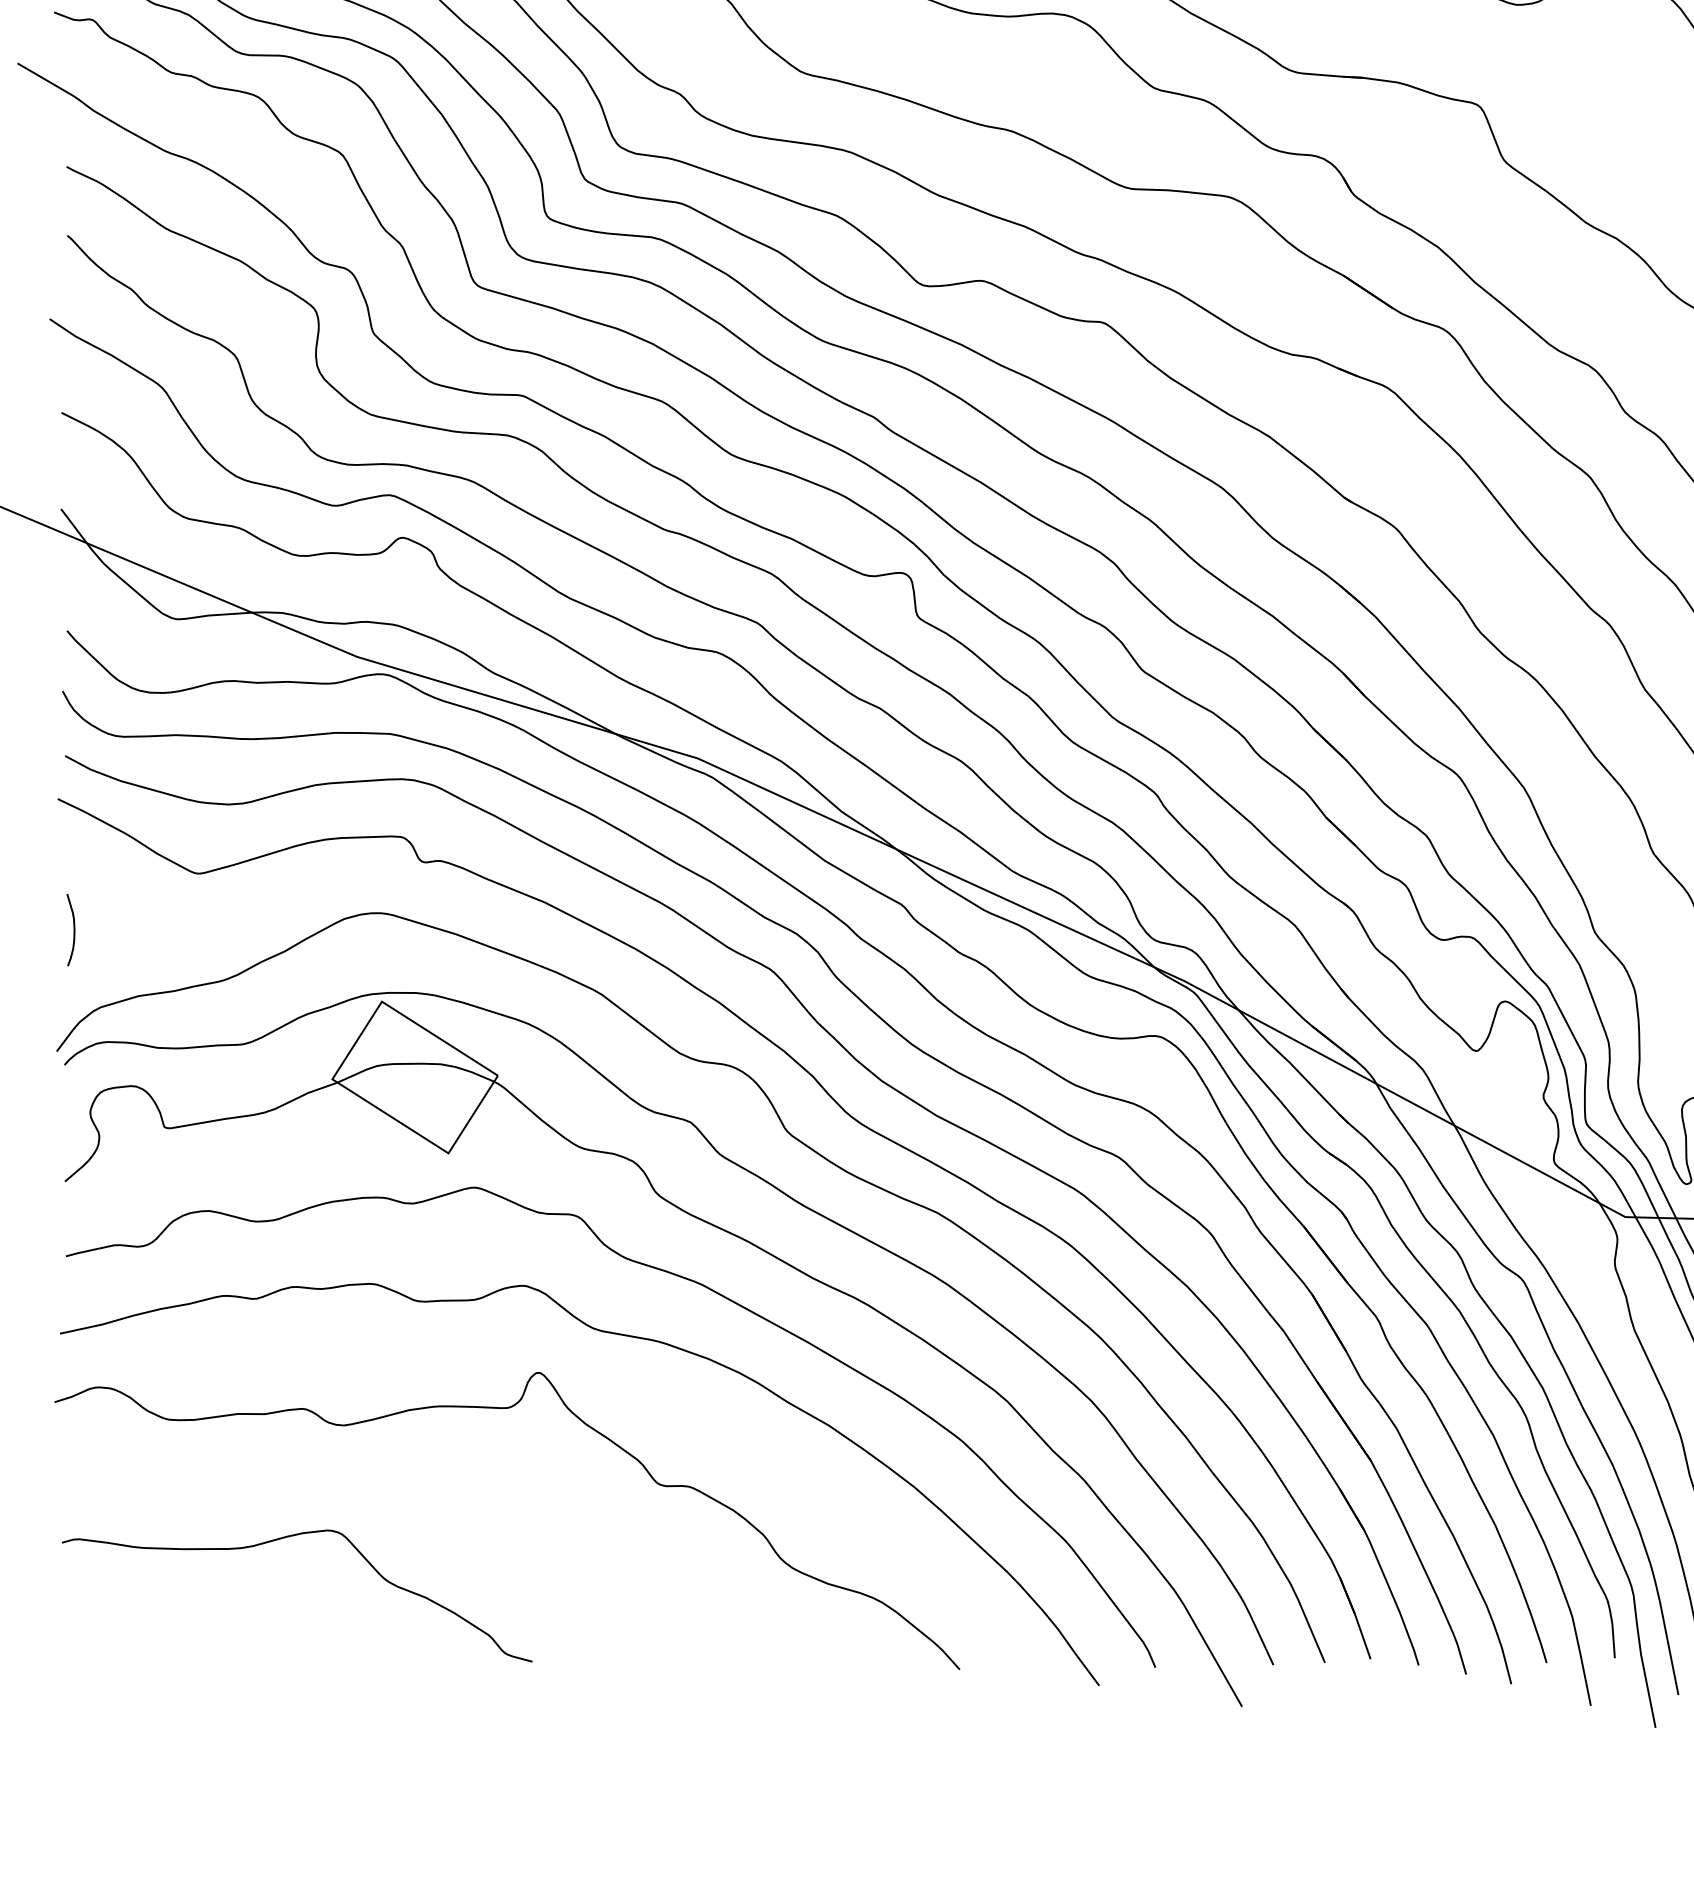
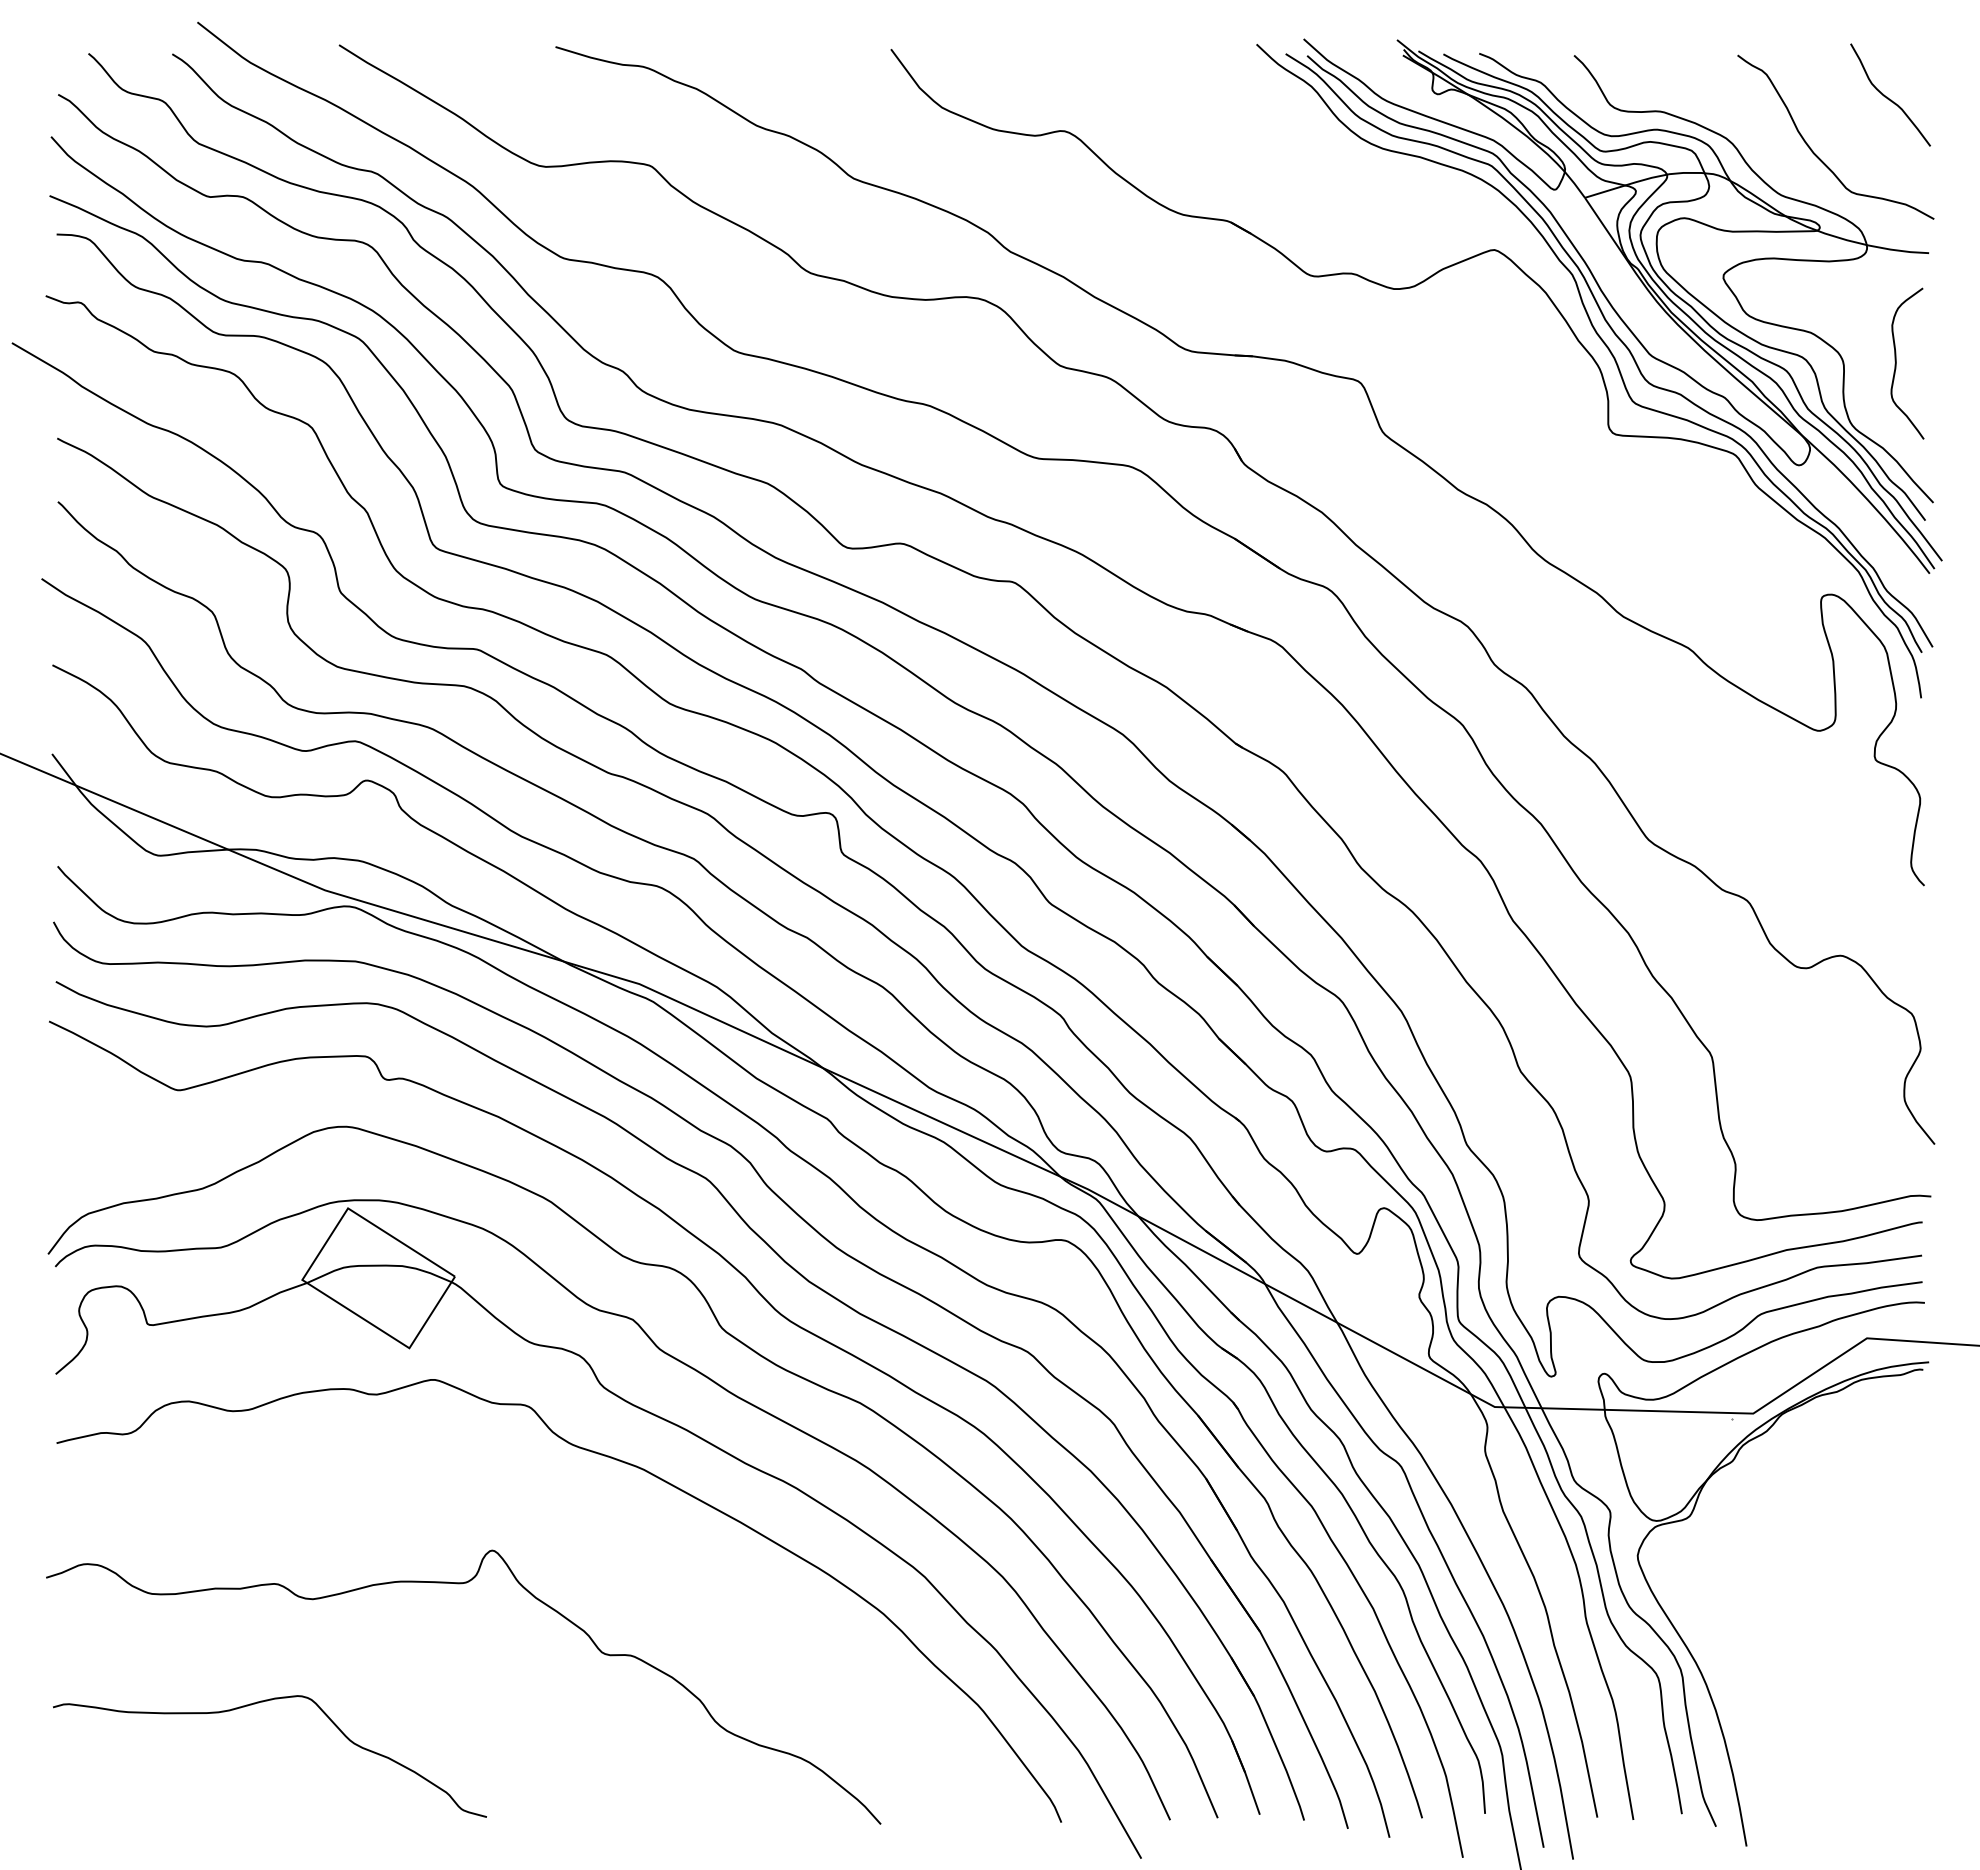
curve: (73, 930) -> (63, 1142), removed
curve: (607, 1333) -> (556, 1514), removed

